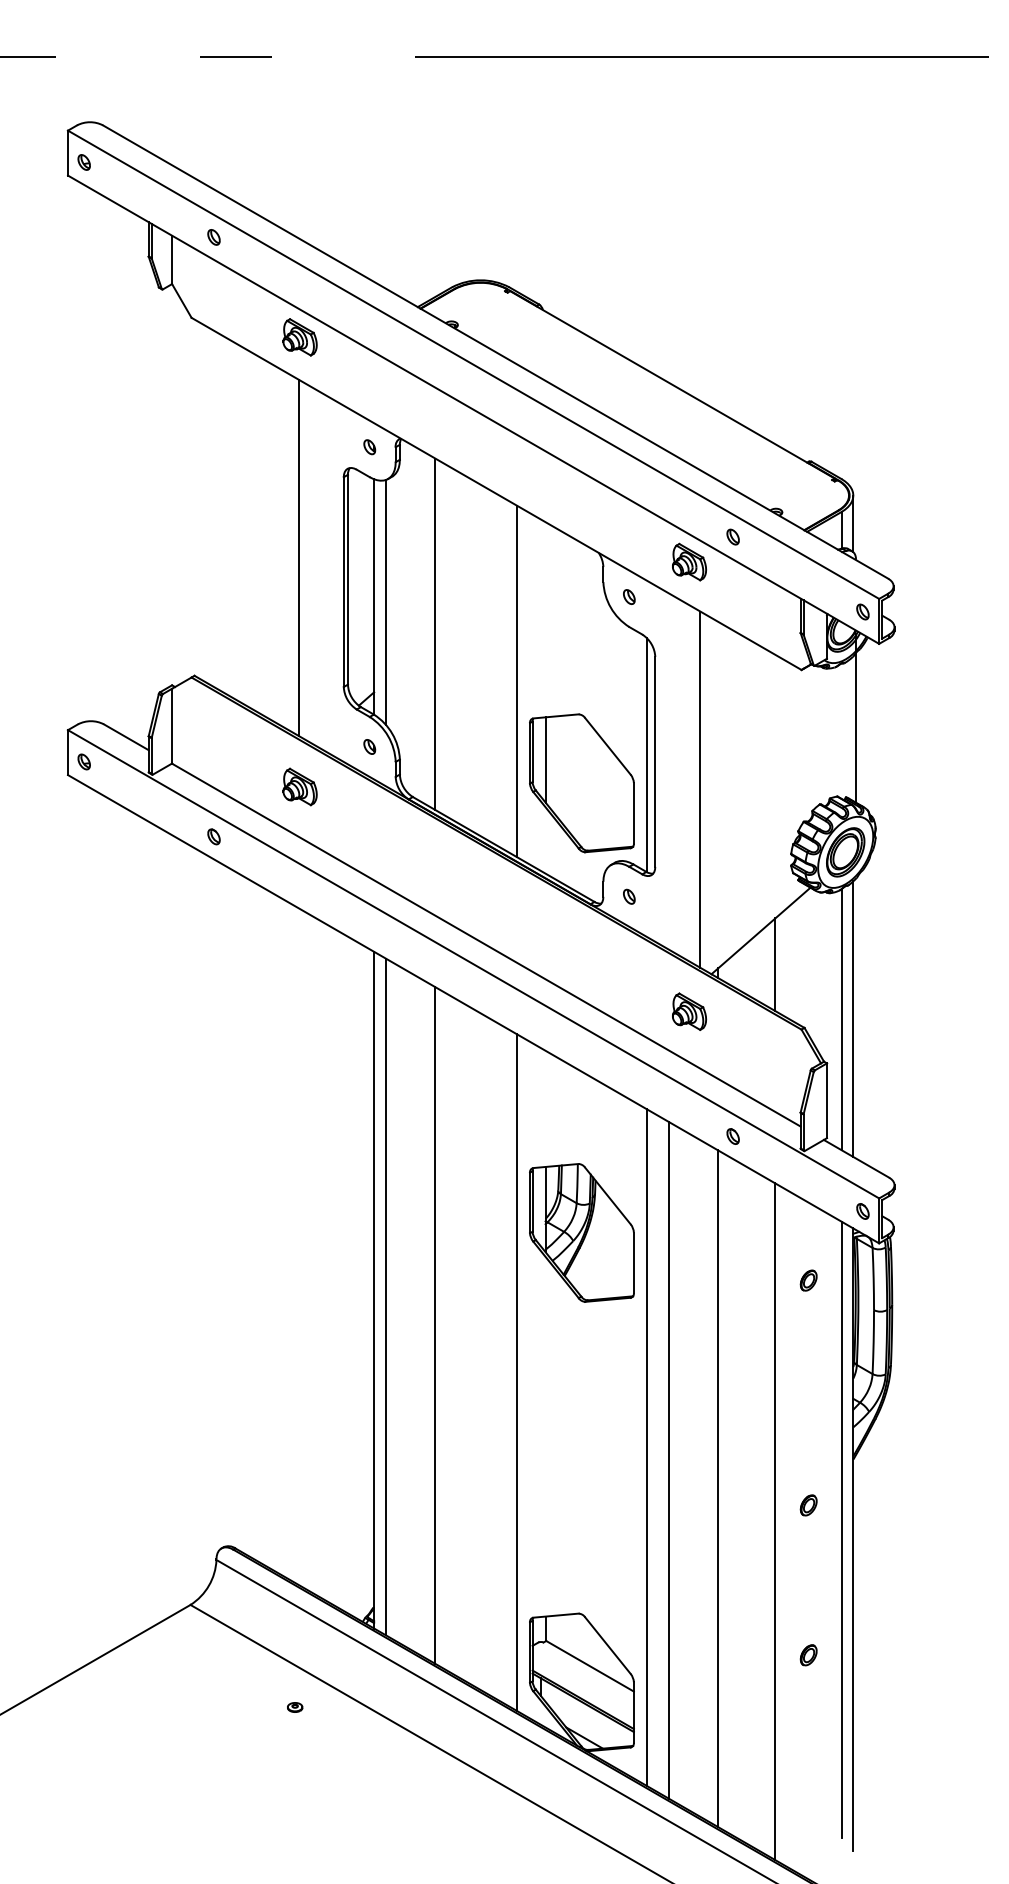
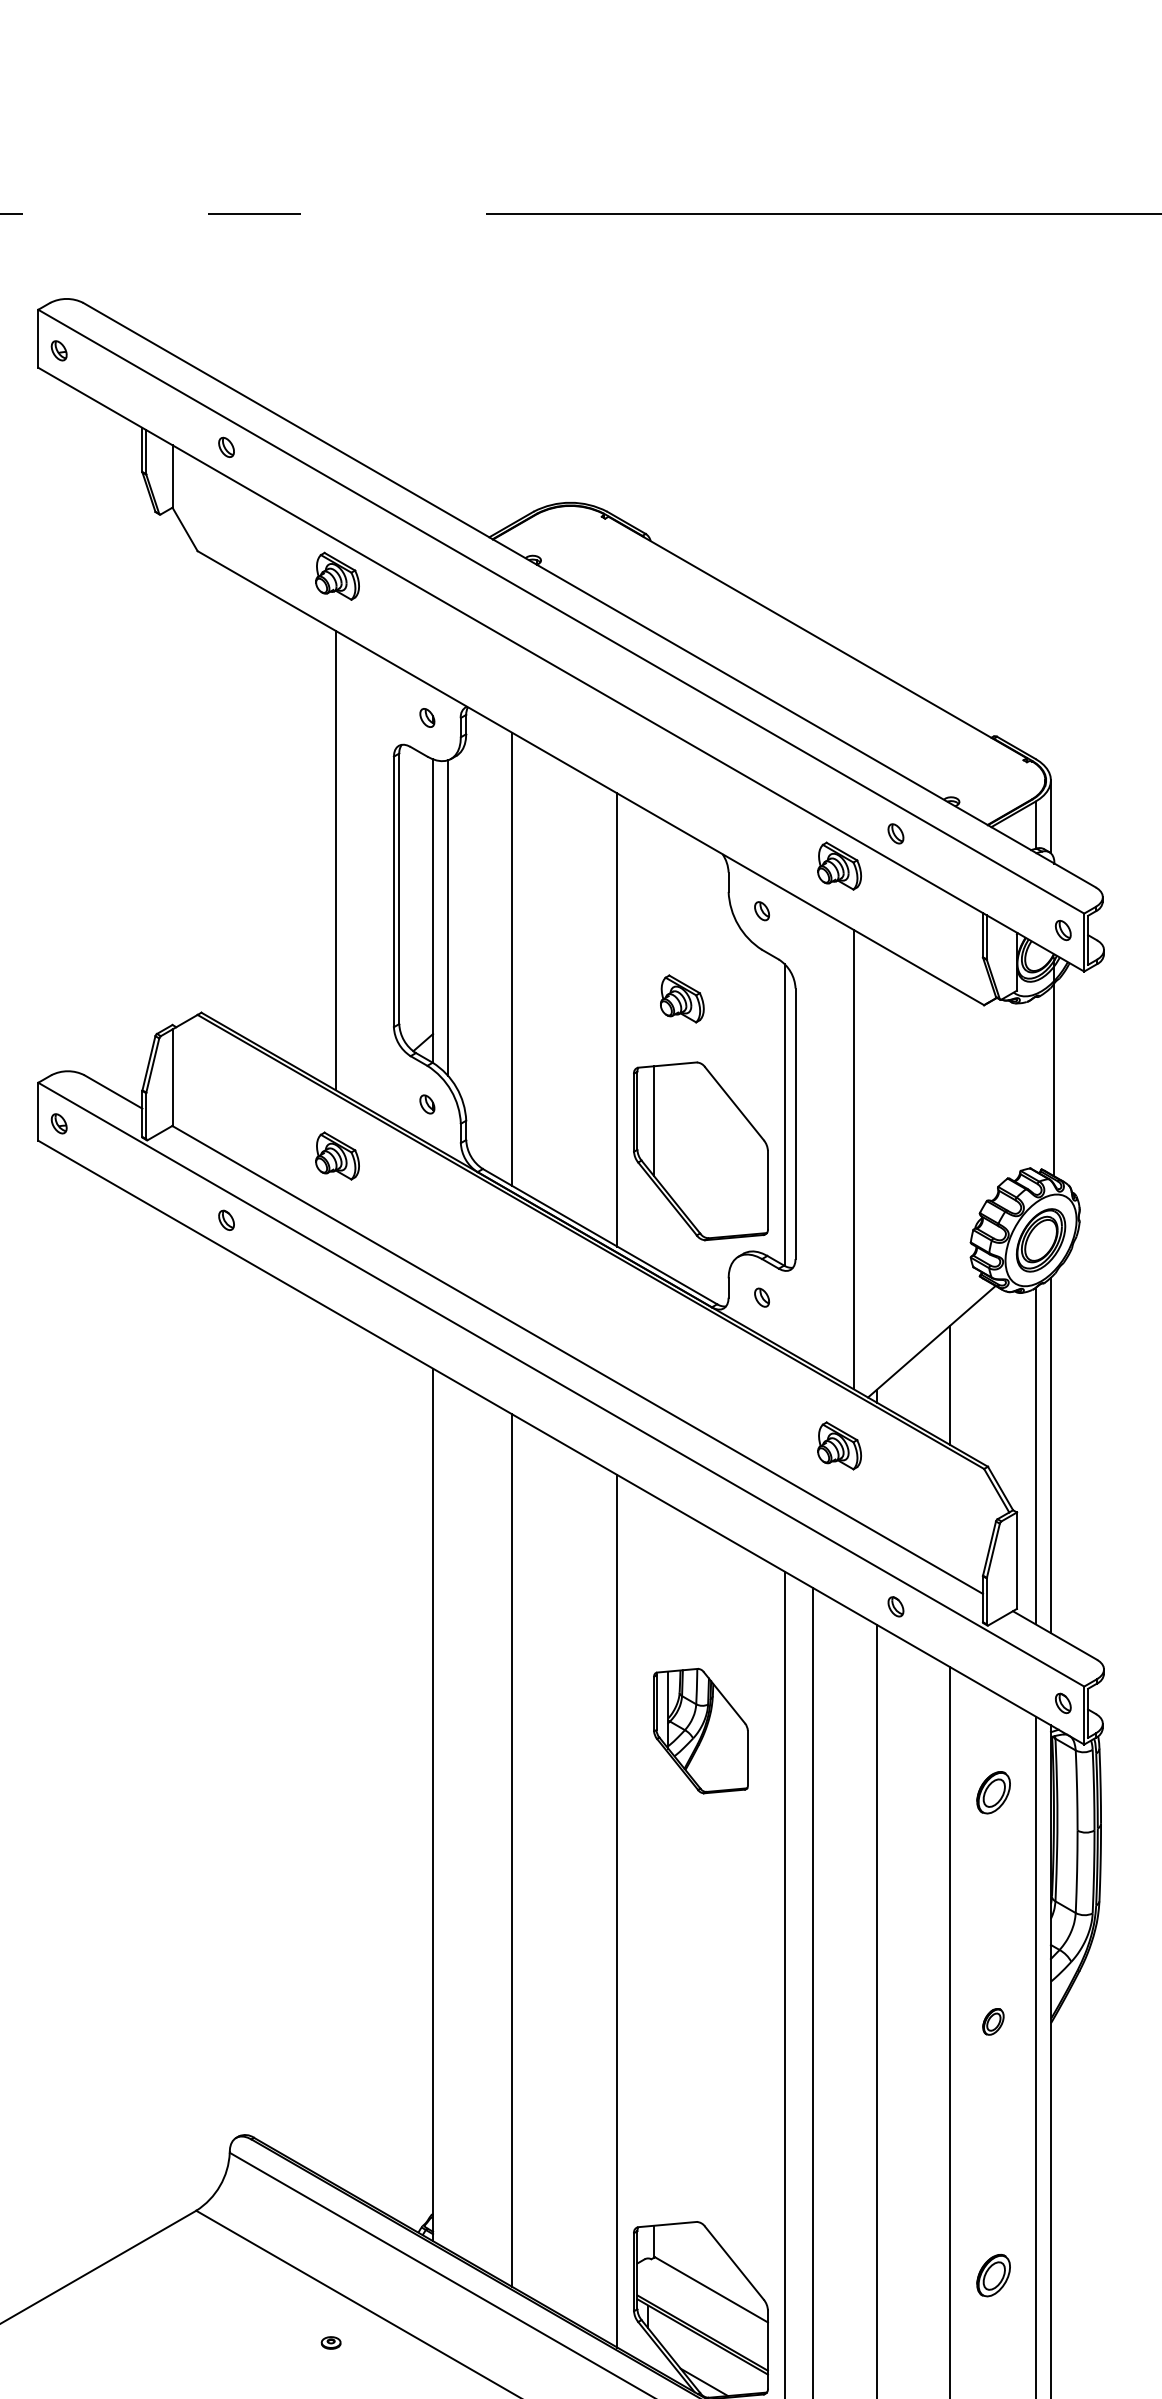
part: (567, 664) -> (682, 998), added
part: (581, 1232) -> (700, 1730), size x0.7
part: (808, 1280) -> (993, 1792), size x1.6
line: (385, 1296) -> (447, 1813), removed
part: (808, 1505) -> (993, 2021), moved
part: (808, 1655) -> (993, 2275), size x1.6

